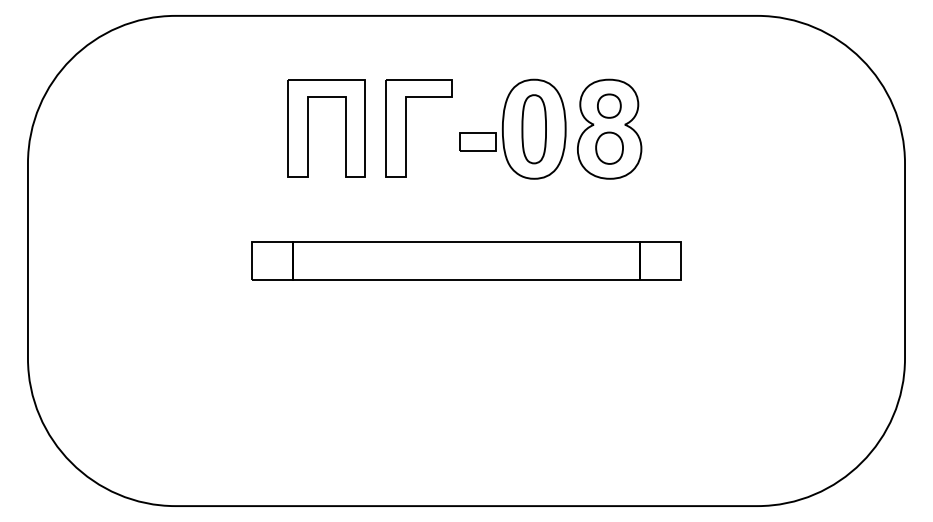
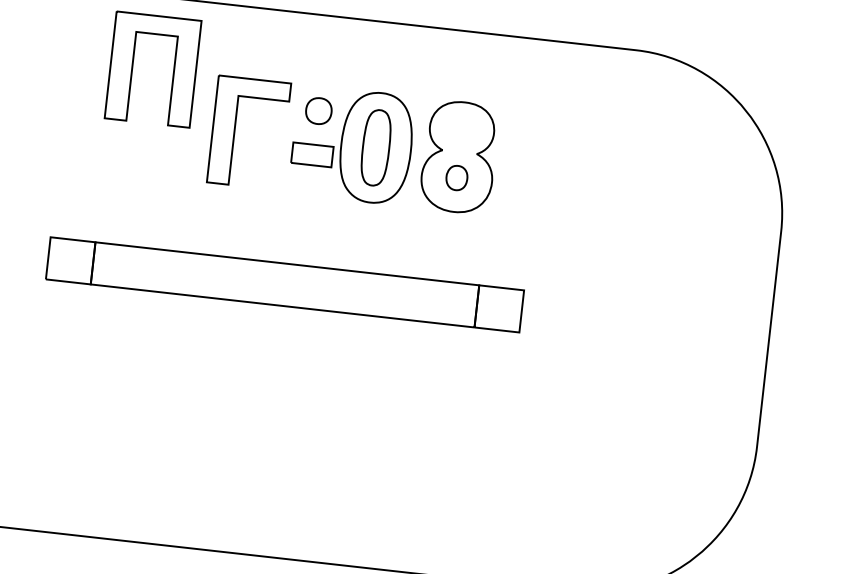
part: (609, 105) -> (319, 110), moved
part: (308, 128) -> (132, 67), moved
part: (609, 147) -> (456, 177), size x0.7

